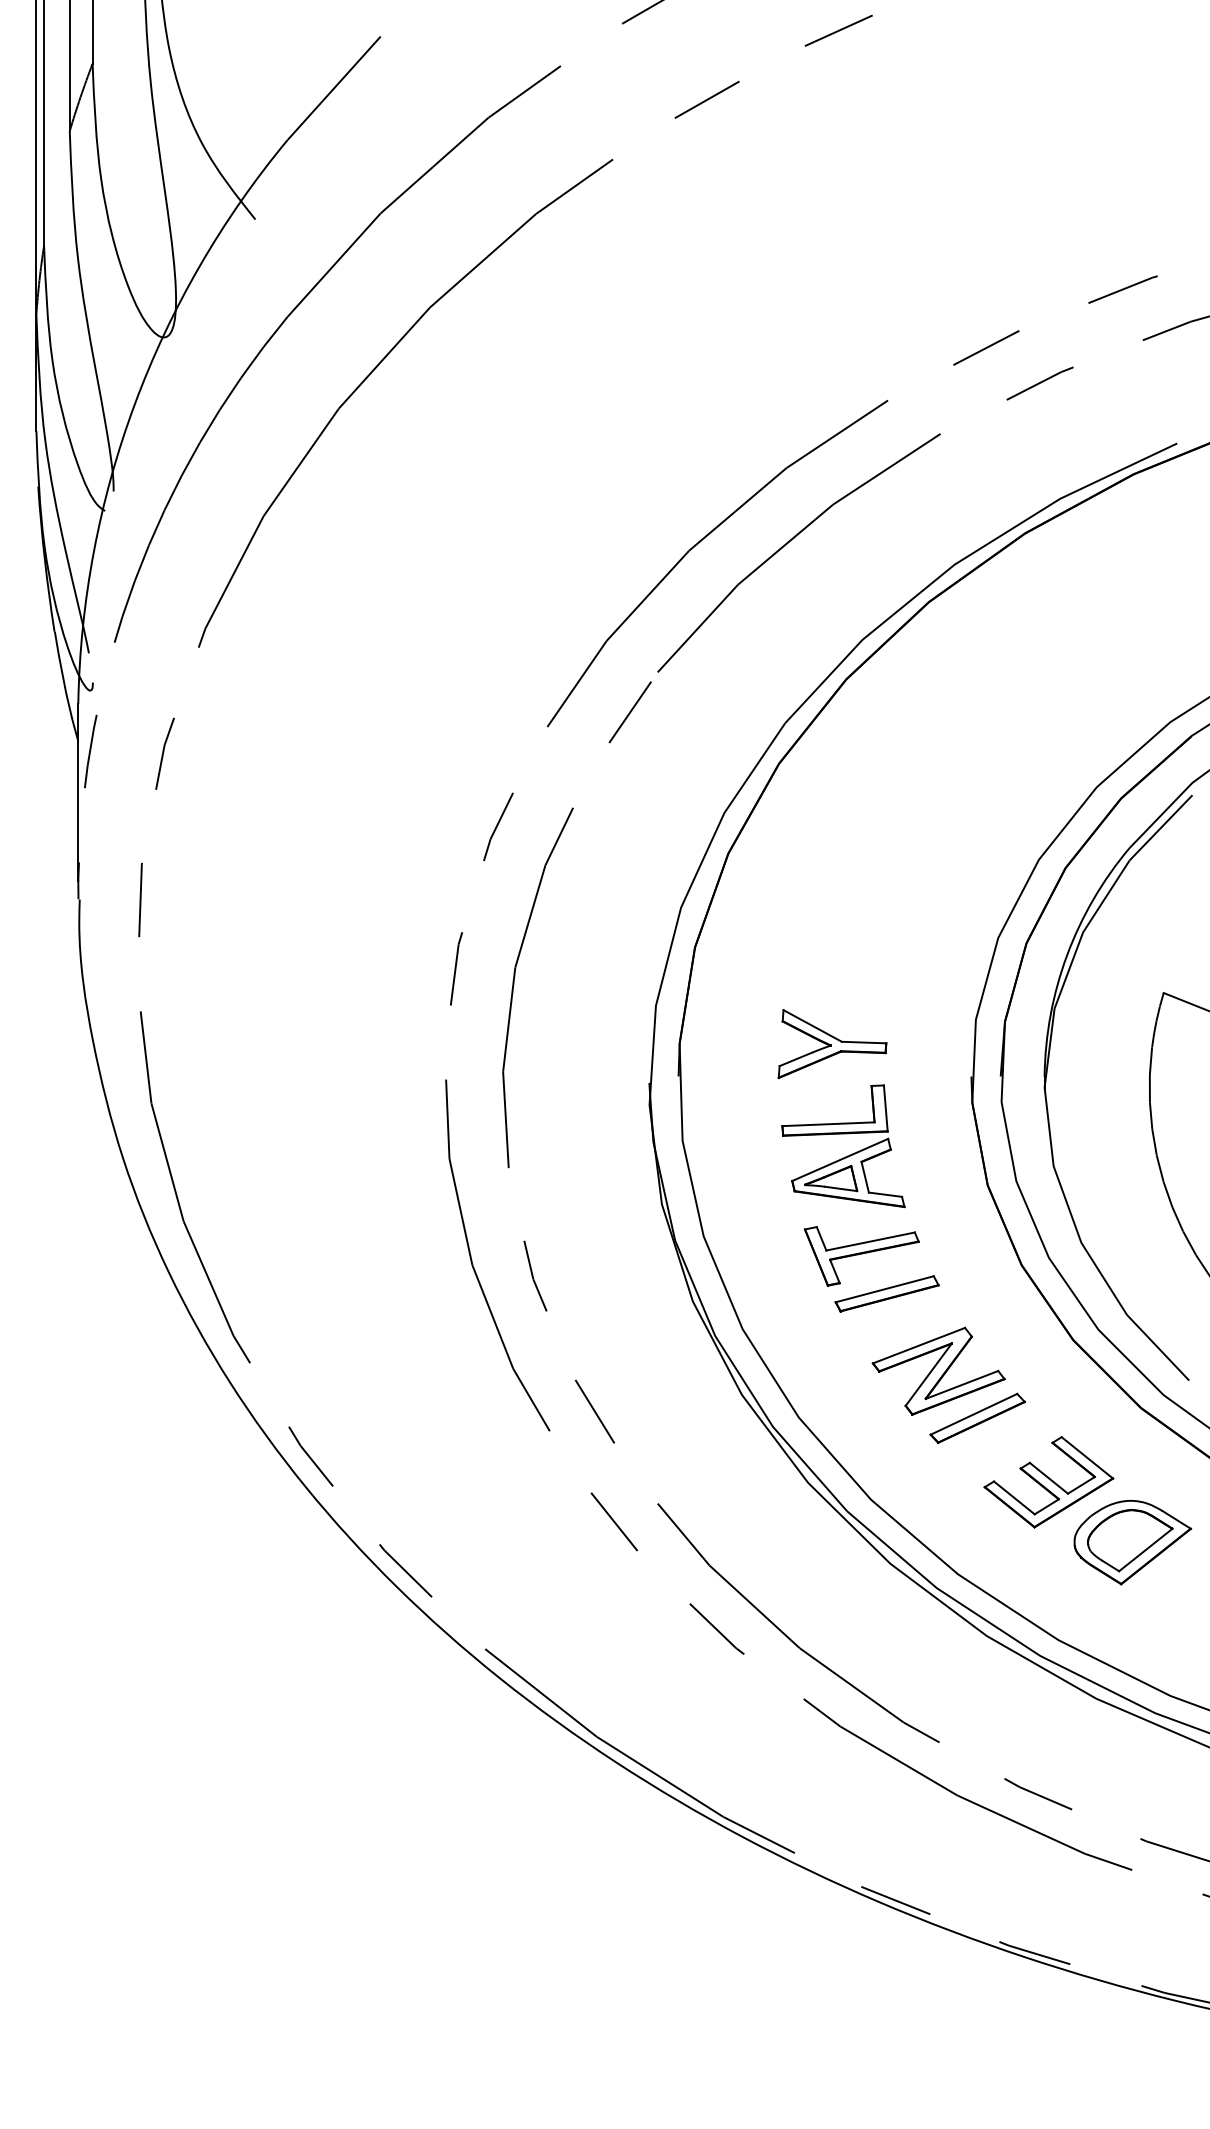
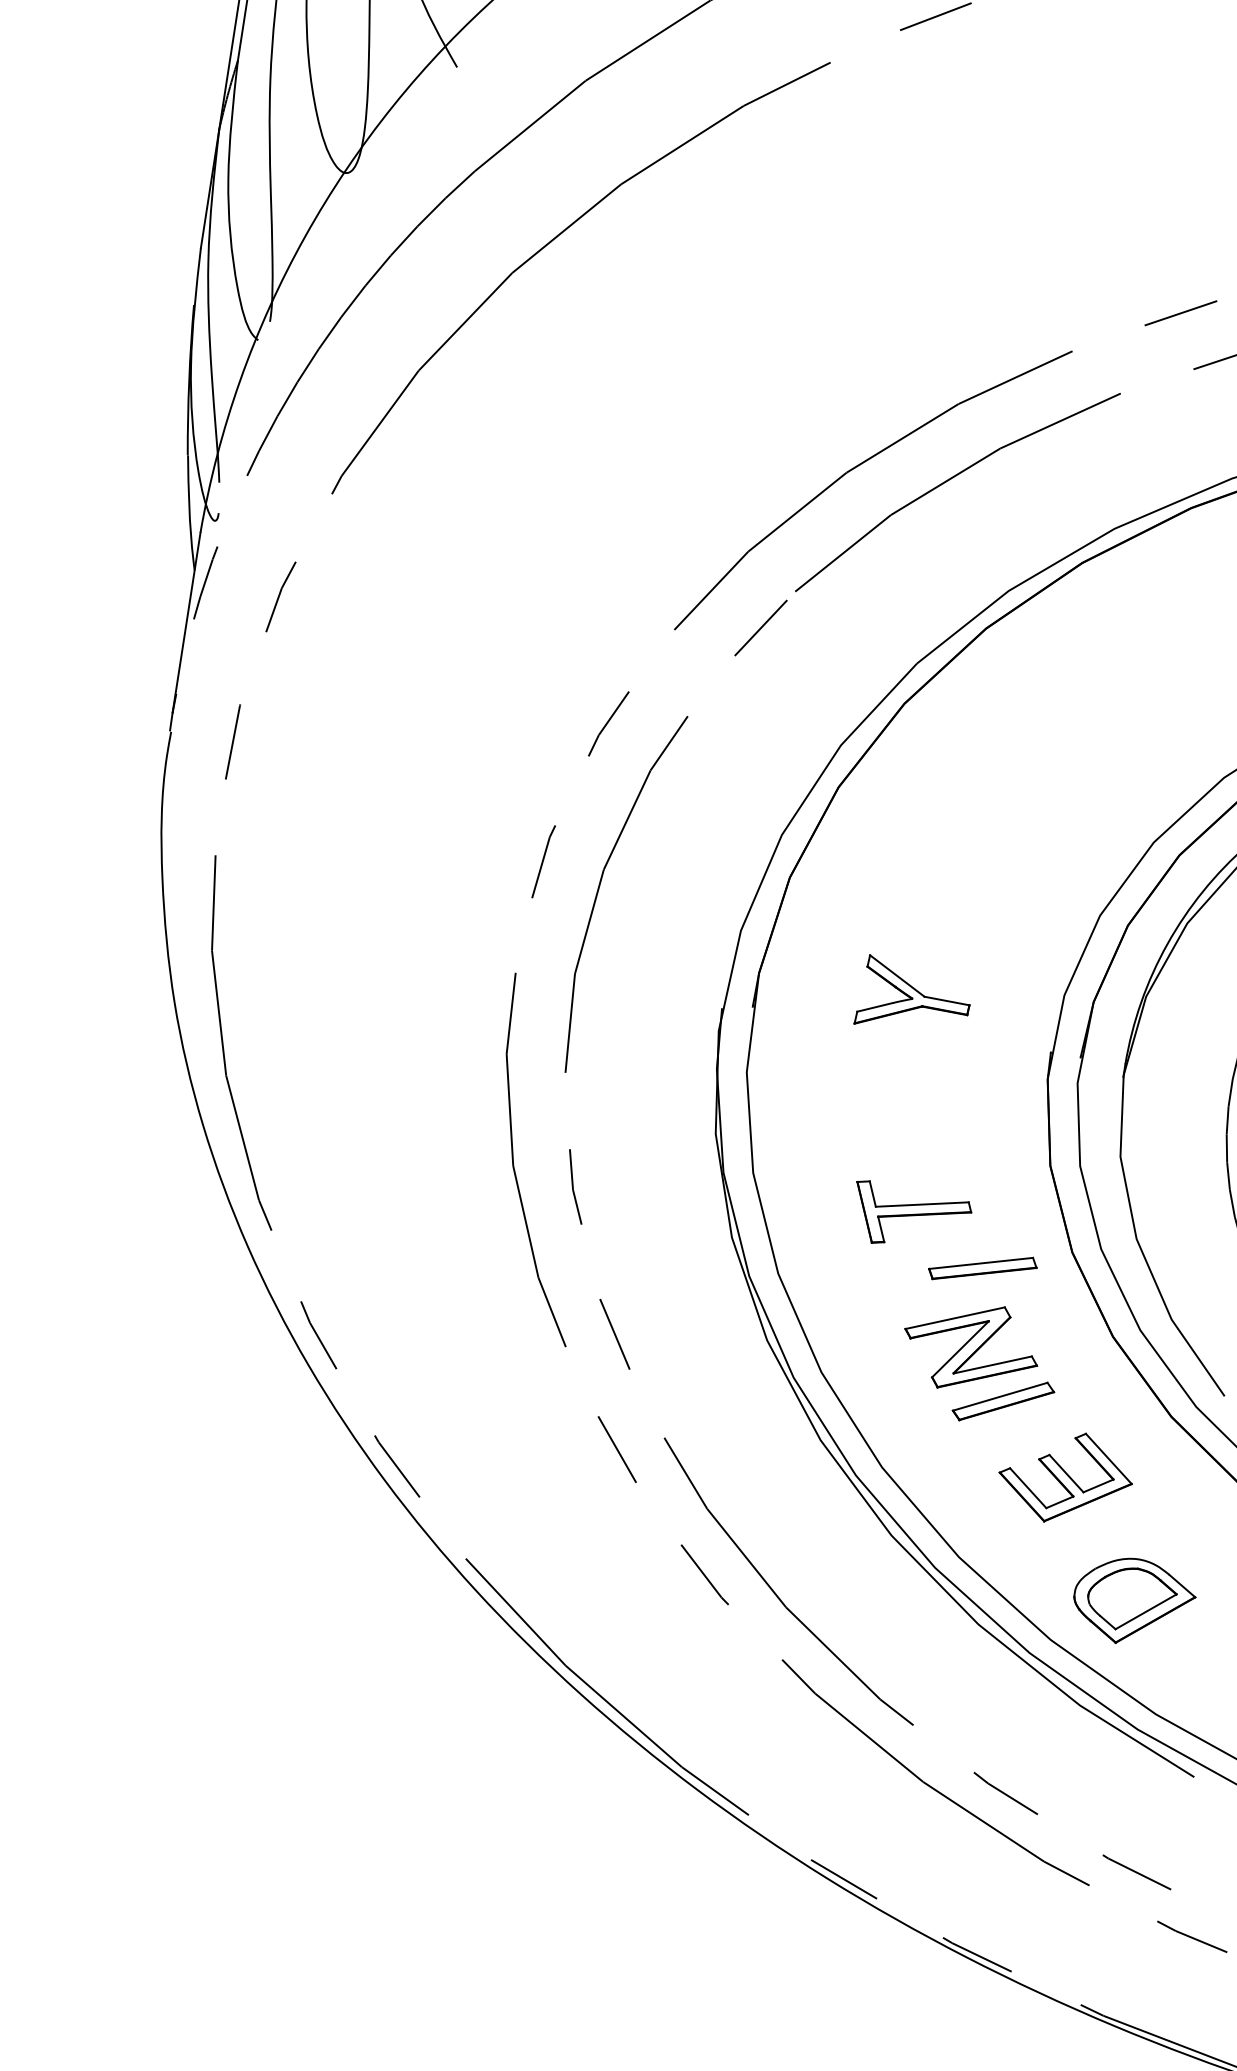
part: (847, 1155) -> (912, 1113), removed
part: (886, 1293) -> (982, 1268), moved
part: (1132, 1542) -> (1133, 1602), moved

